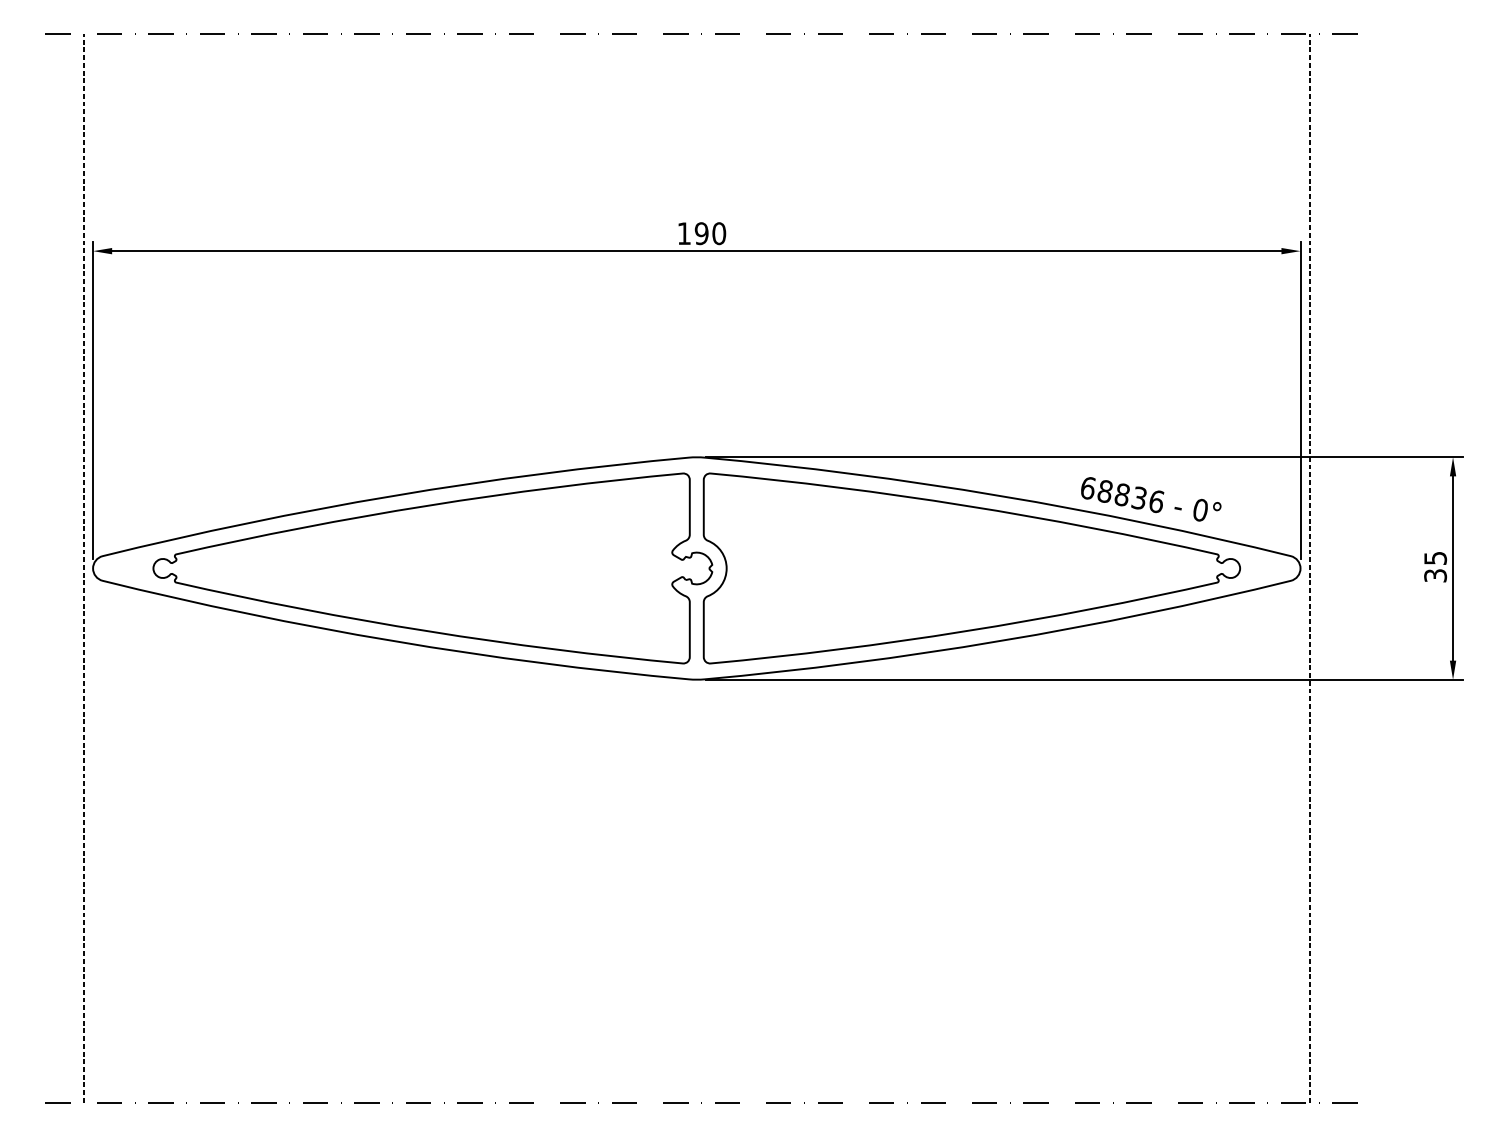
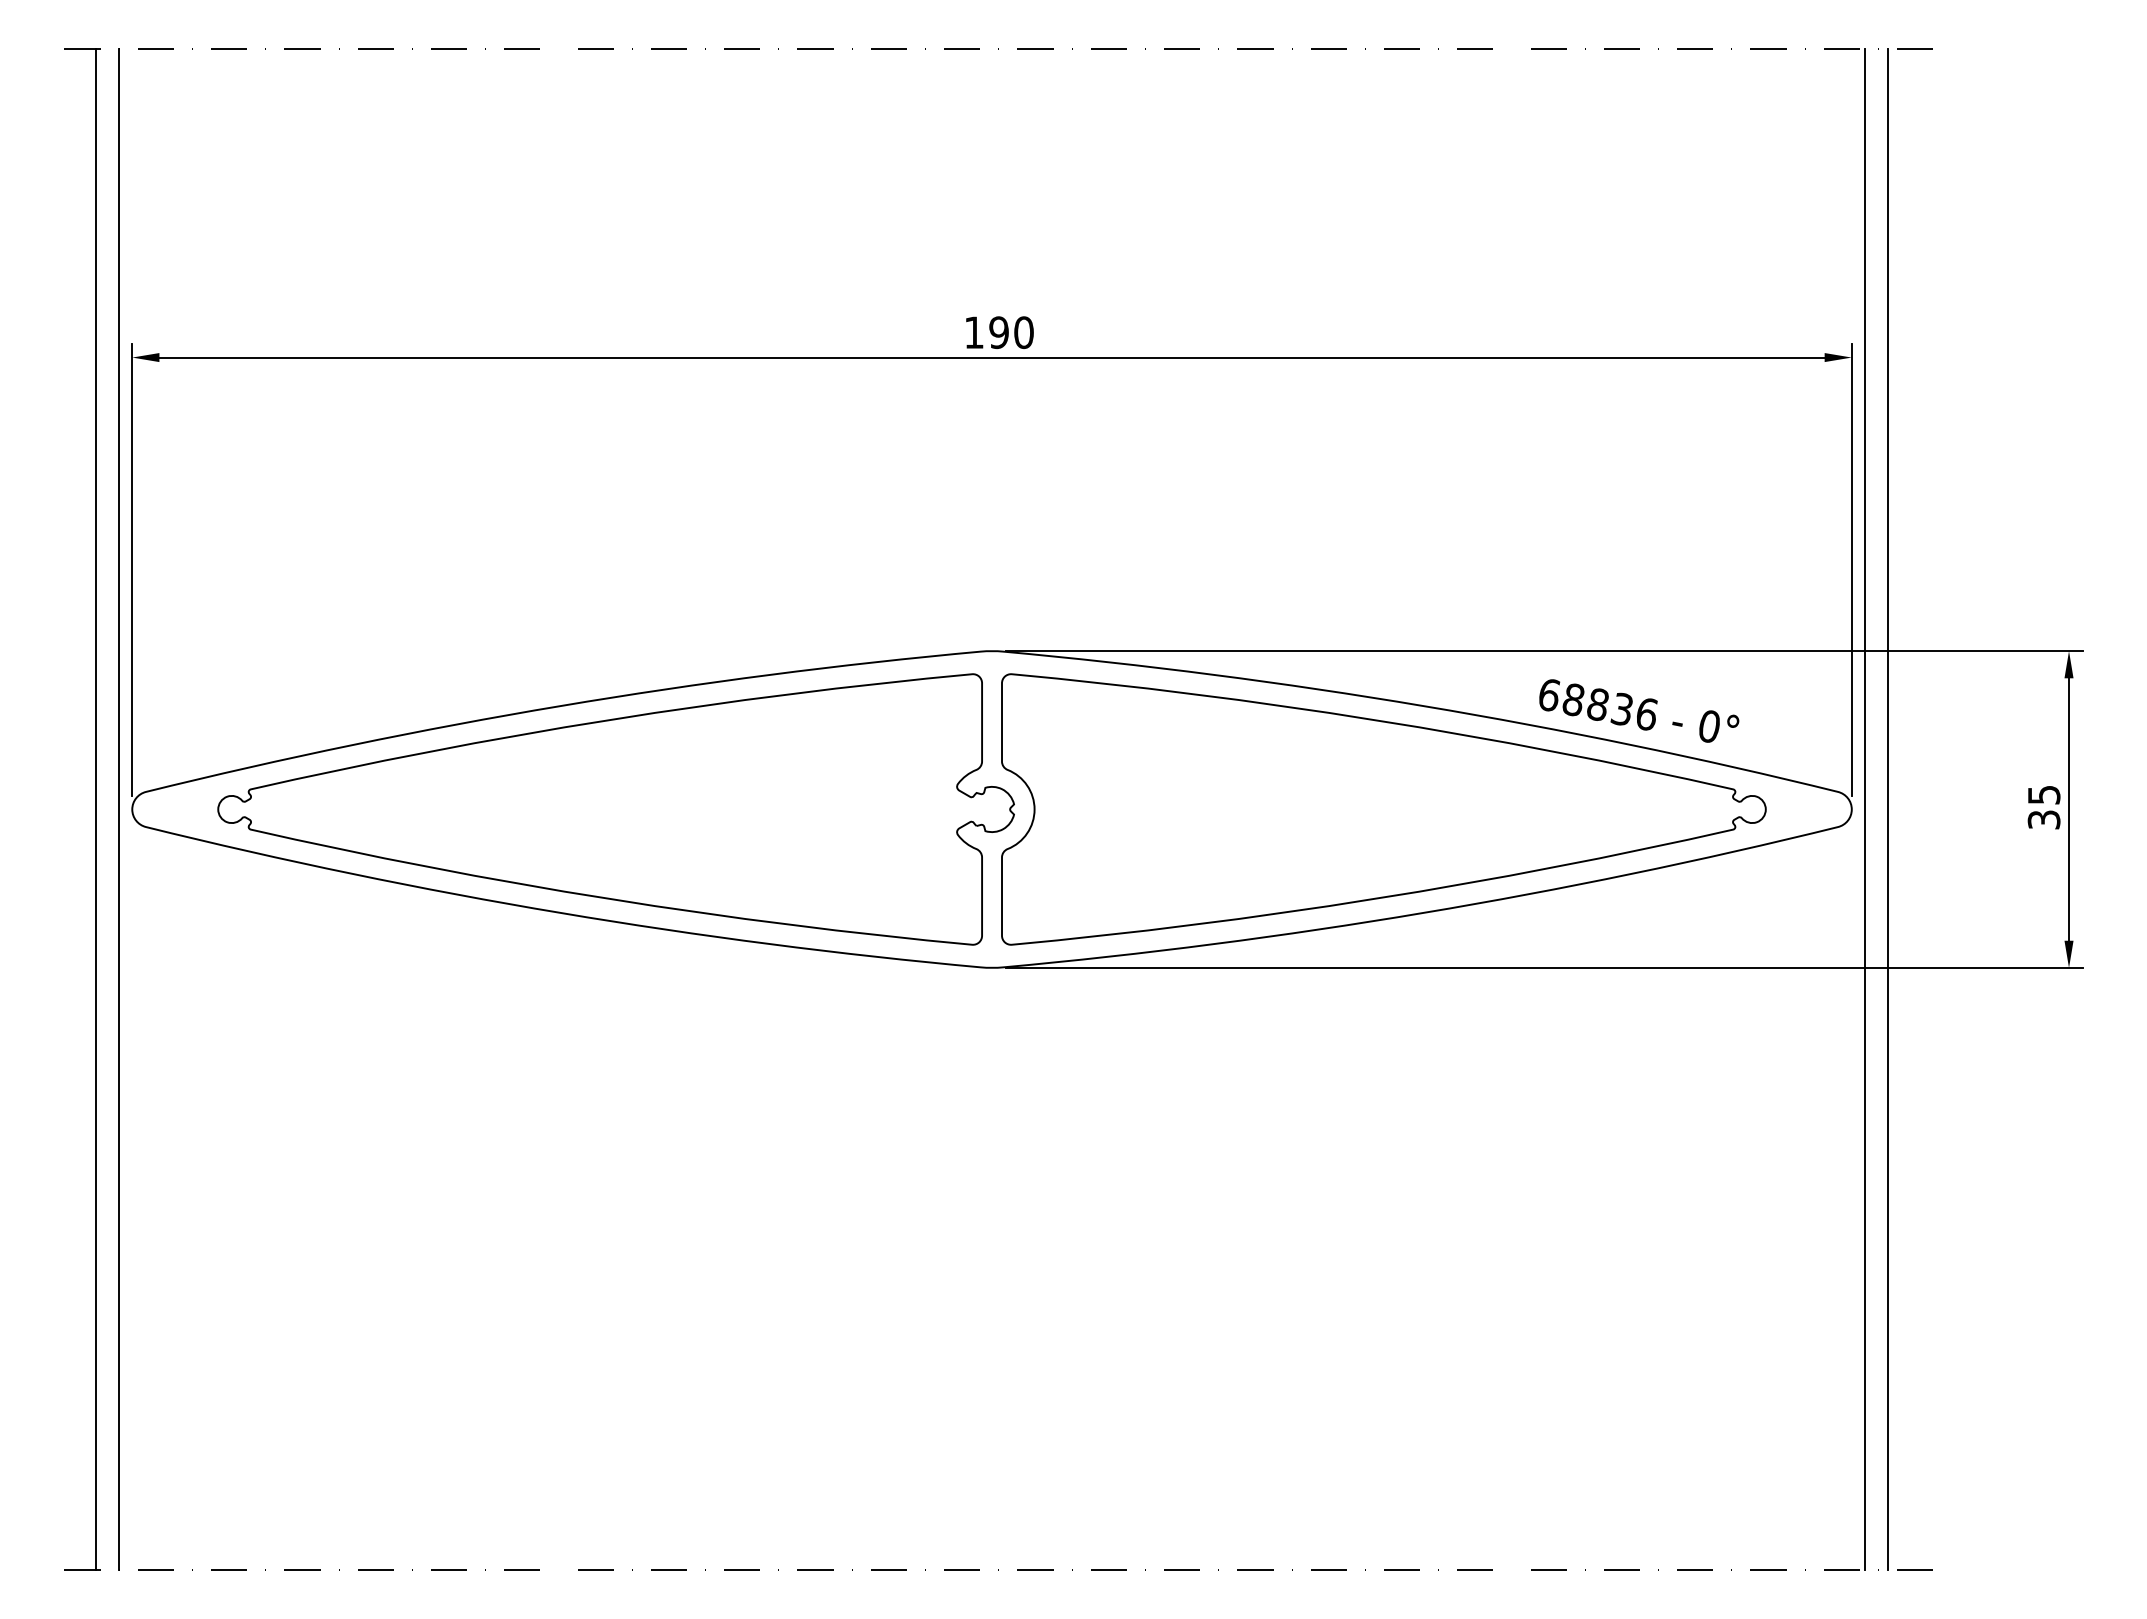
line: (67, 568) -> (96, 809), added
line: (83, 568) -> (118, 809), dashed -> solid
line: (1310, 568) -> (1865, 809), dashed -> solid
line: (1326, 568) -> (1888, 809), added

